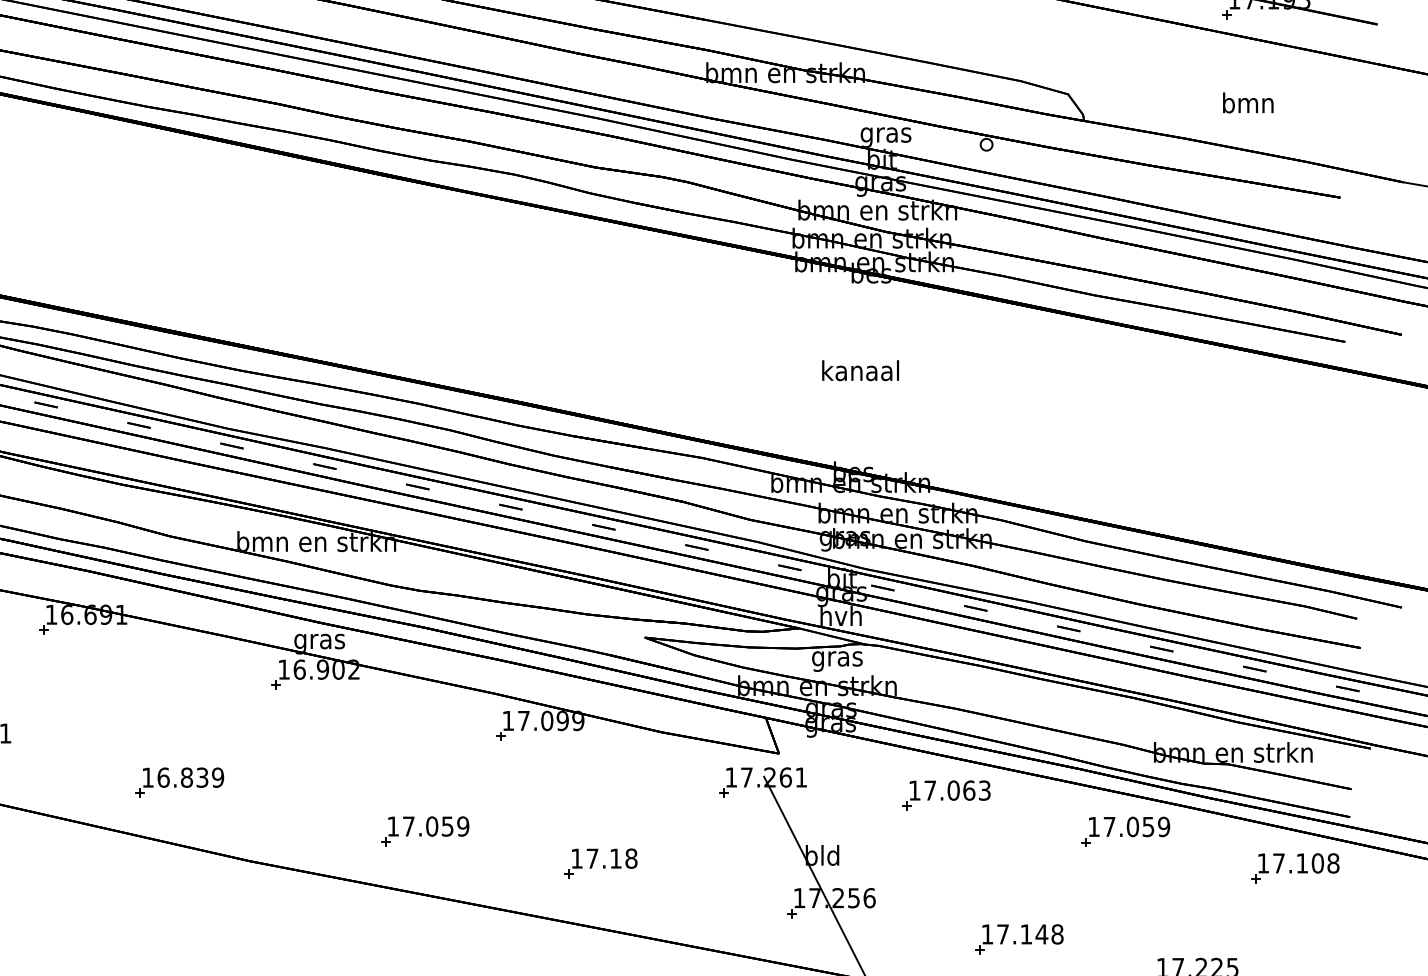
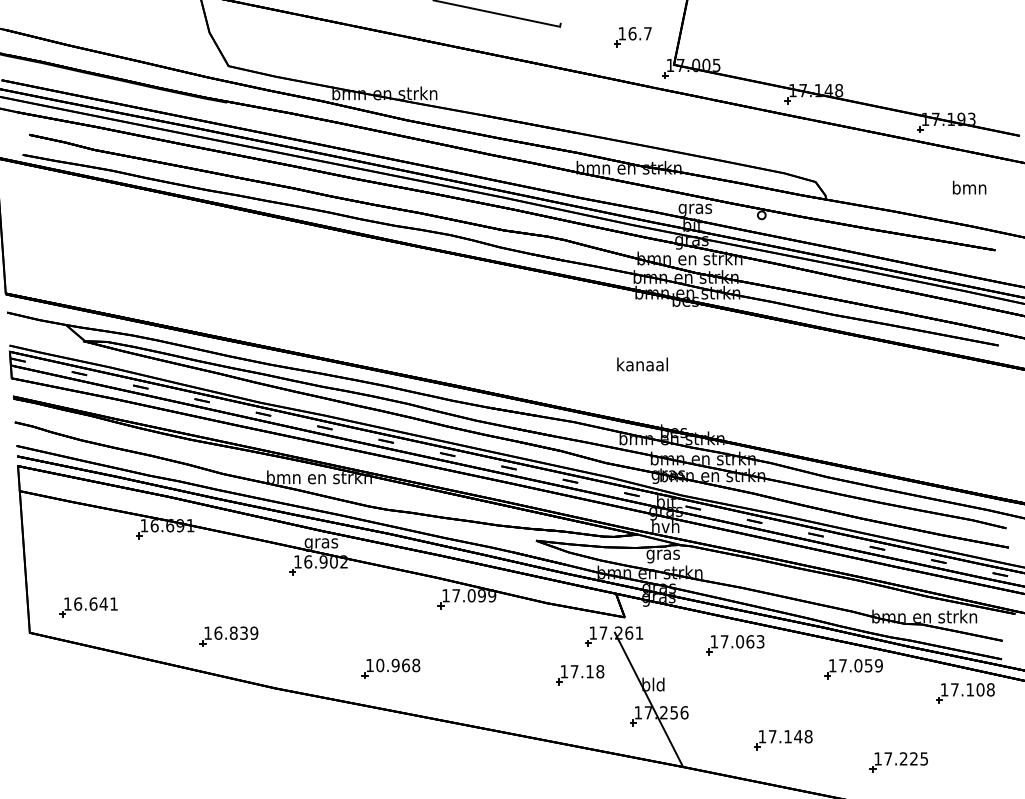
text: (1248, 102) -> (969, 187), moved
text: (860, 370) -> (642, 364), moved
text: (436, 826) -> (398, 665), 17.059 -> 10.968
part: (601, 864) -> (580, 675), moved

